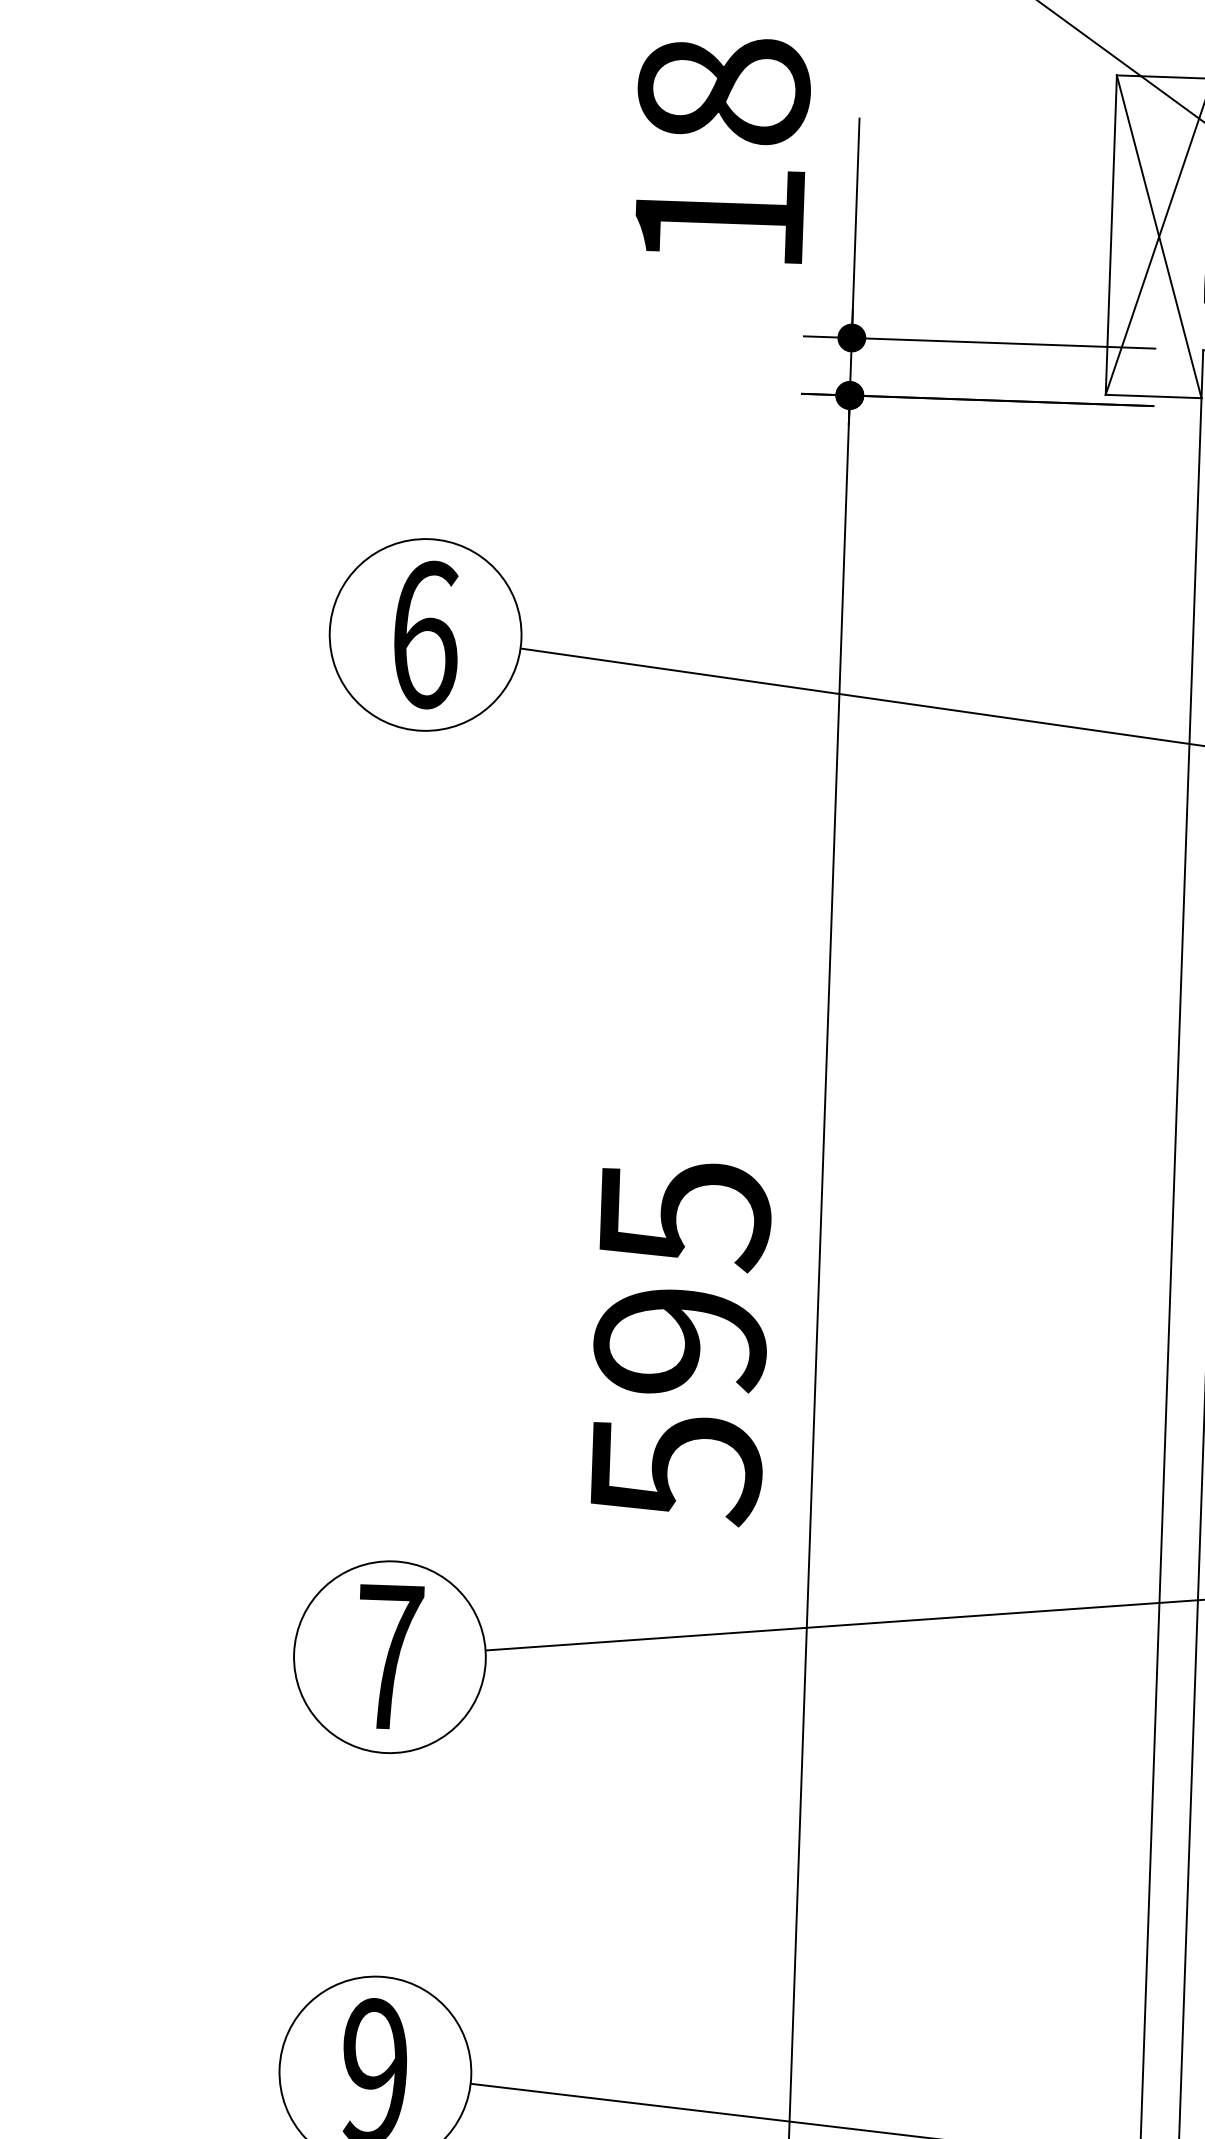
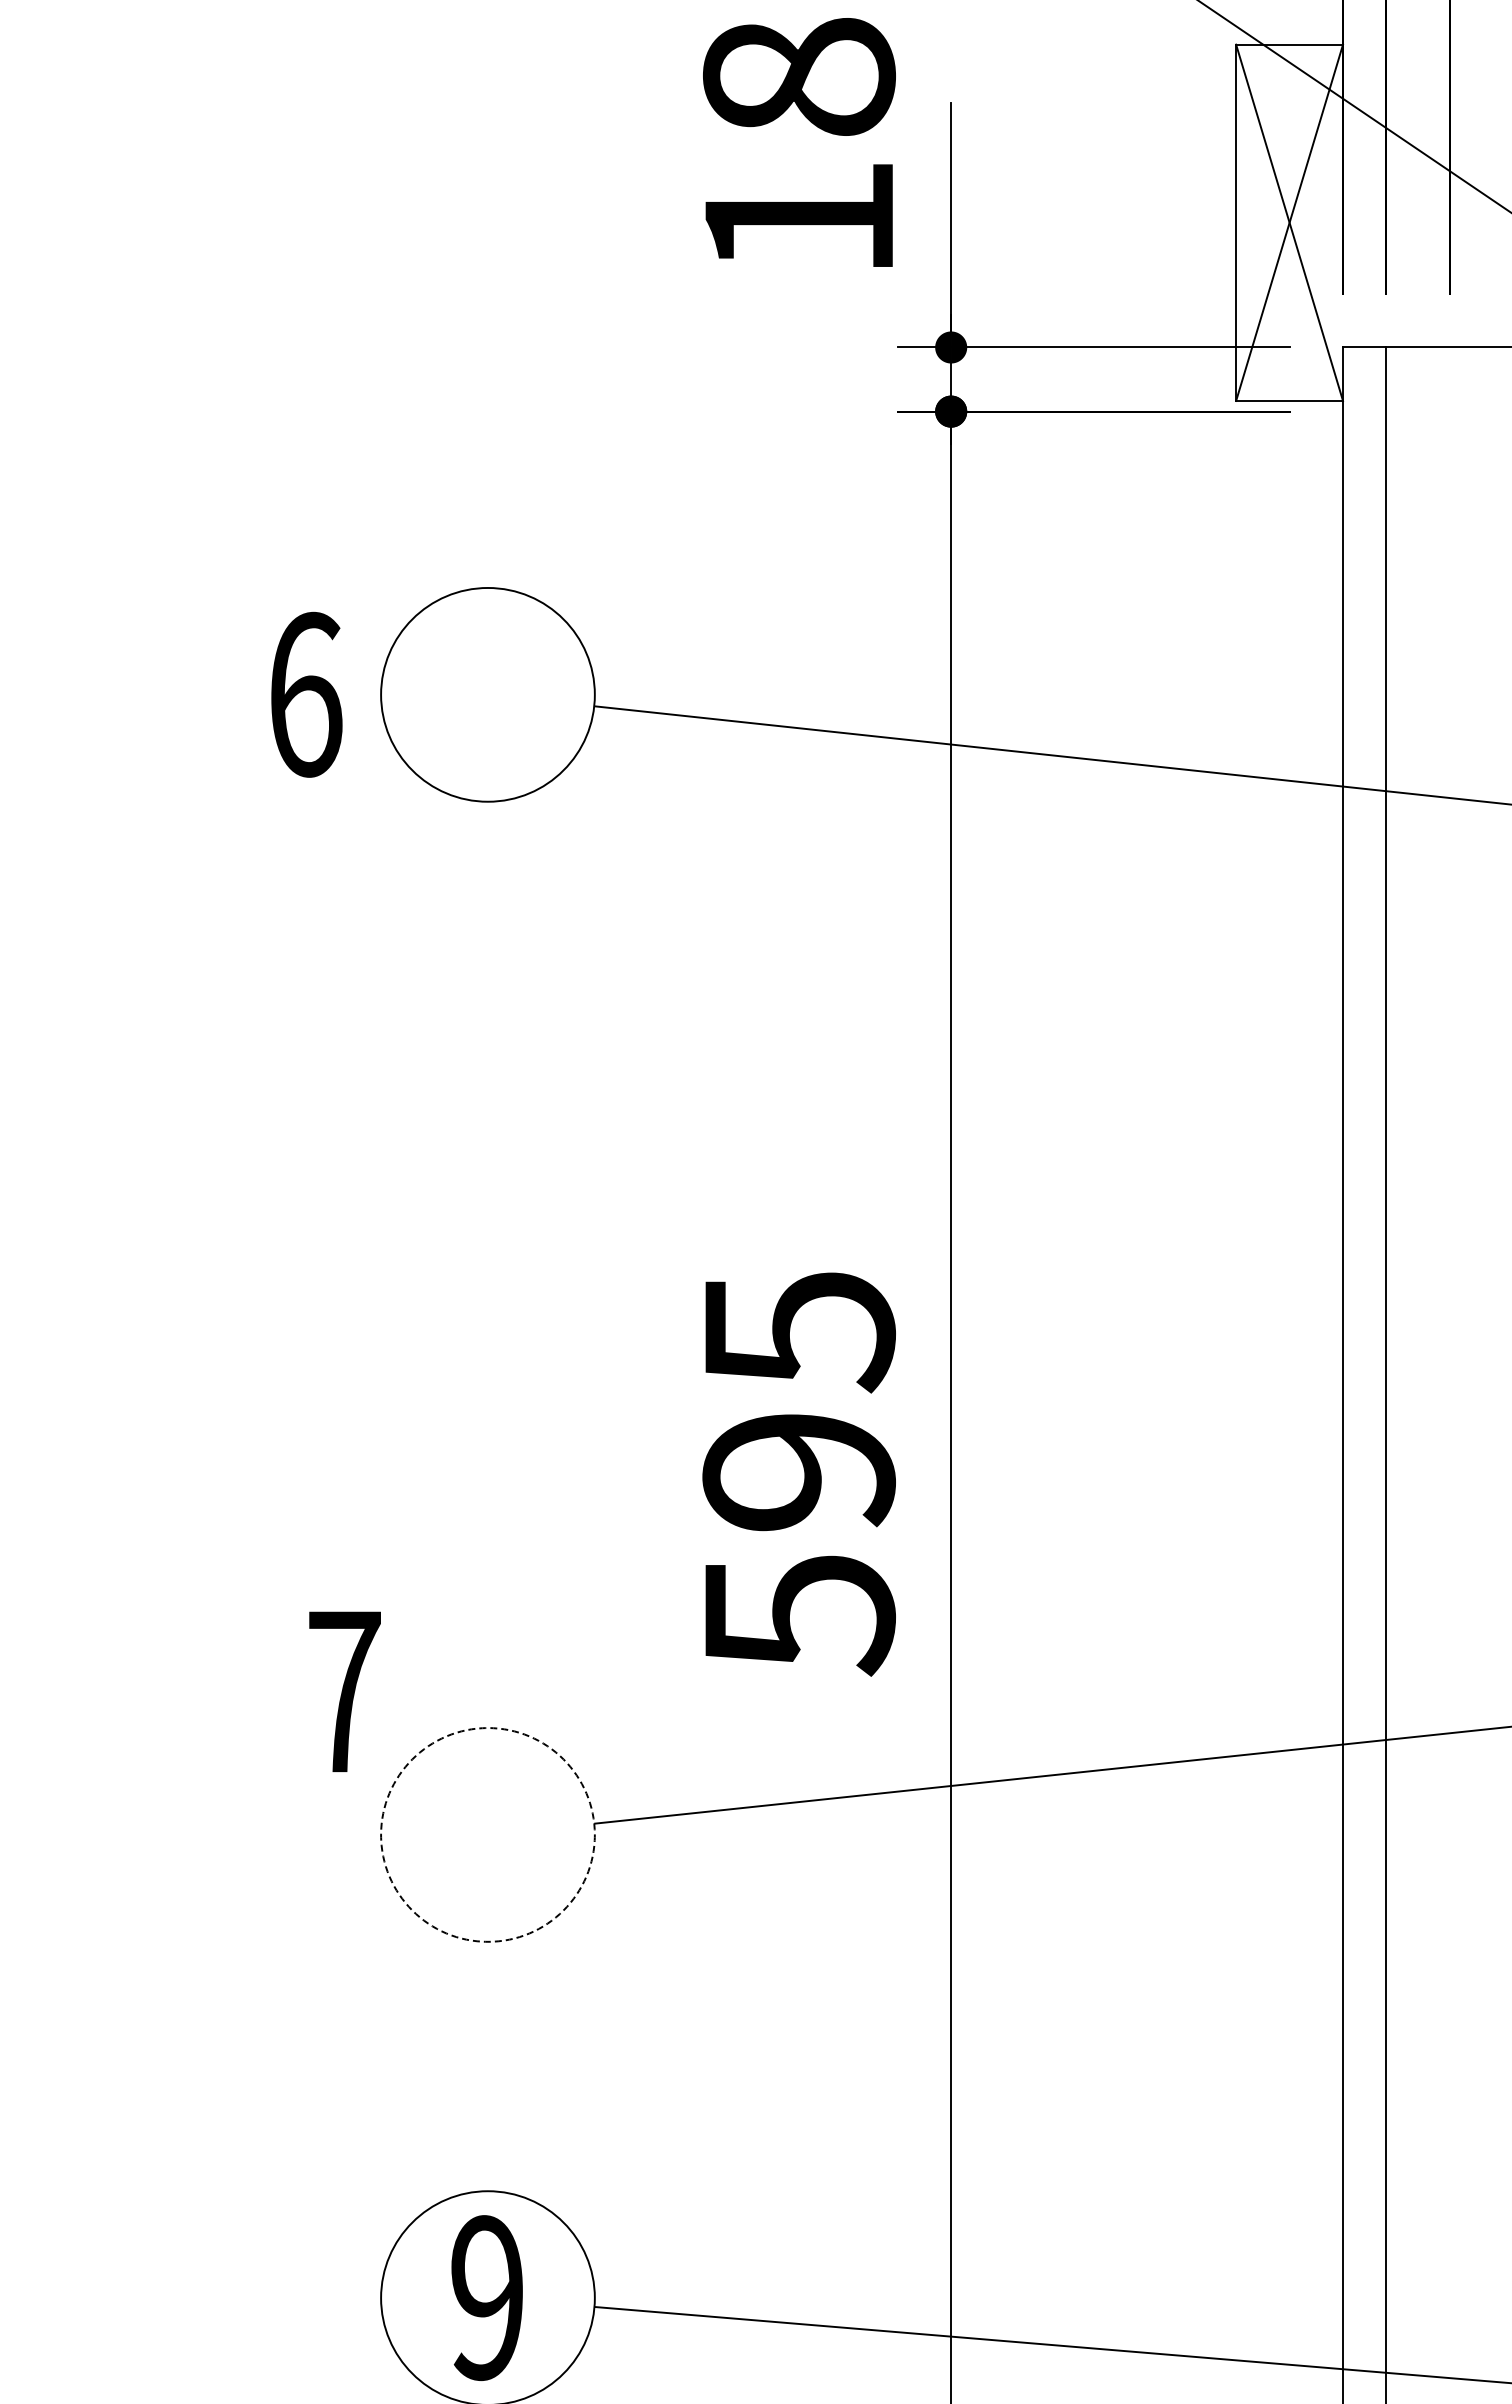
text: (426, 634) -> (306, 694), moved
circle: (389, 1656) -> (487, 1834), solid -> dashed
text: (389, 1656) -> (344, 1691), moved

